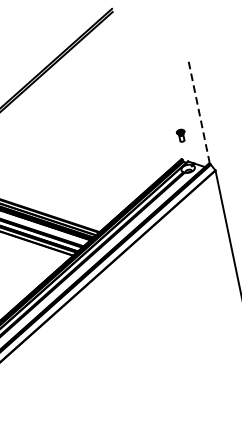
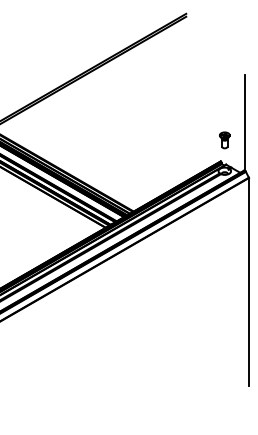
line: (199, 113) -> (245, 123), dashed -> solid
part: (181, 135) -> (224, 140), size x1.43

